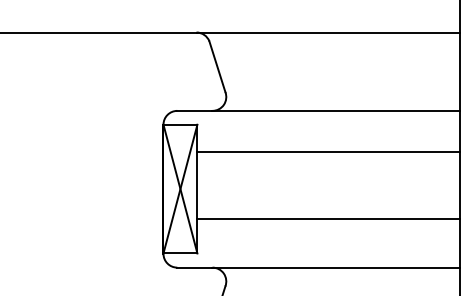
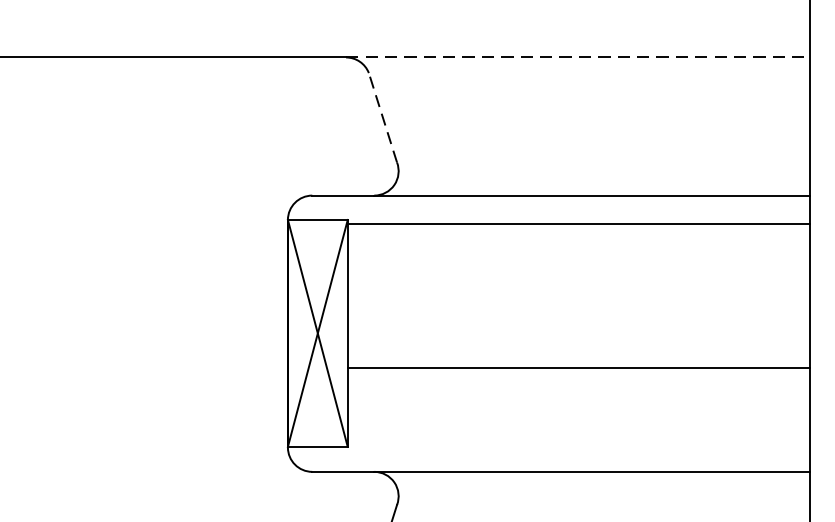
line: (328, 32) -> (578, 57), solid -> dashed
line: (217, 66) -> (383, 117), solid -> dashed
line: (328, 151) -> (578, 223), moved
line: (328, 218) -> (578, 367), moved

